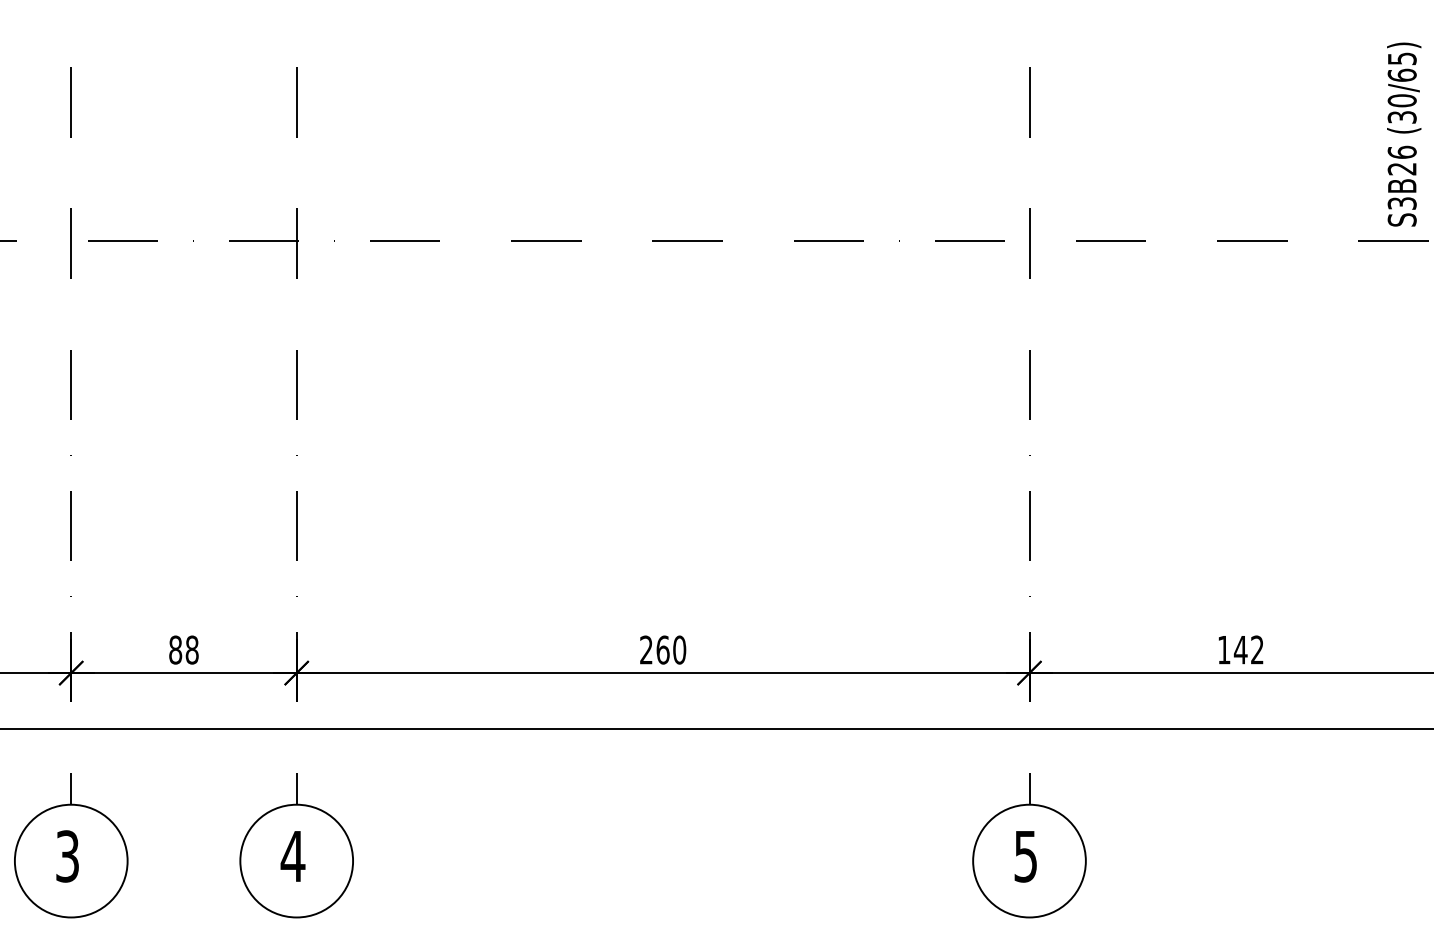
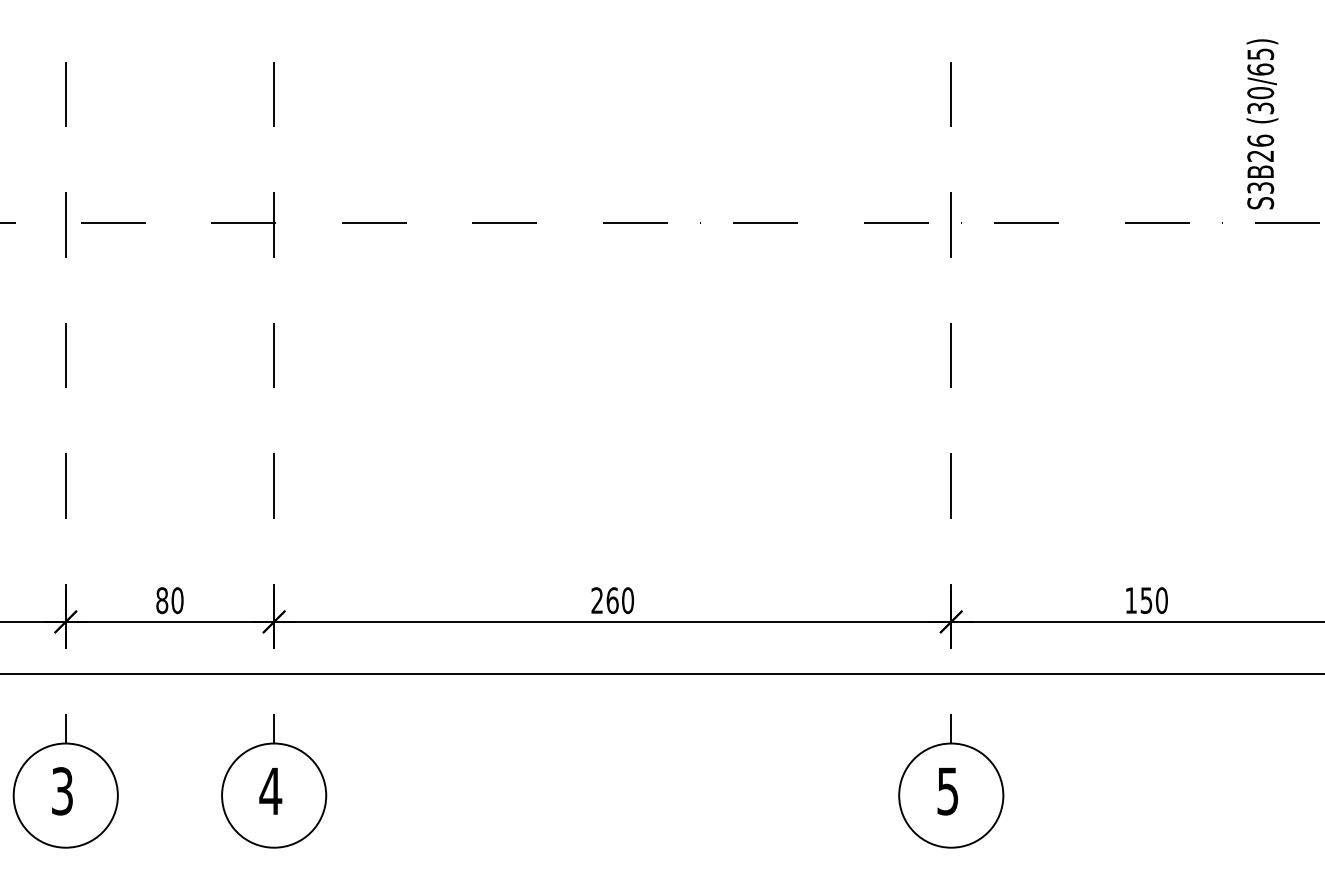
text: (1404, 134) -> (1262, 124), moved
text: (192, 649) -> (177, 600), 88 -> 80
text: (1248, 649) -> (1153, 600), 142 -> 150

